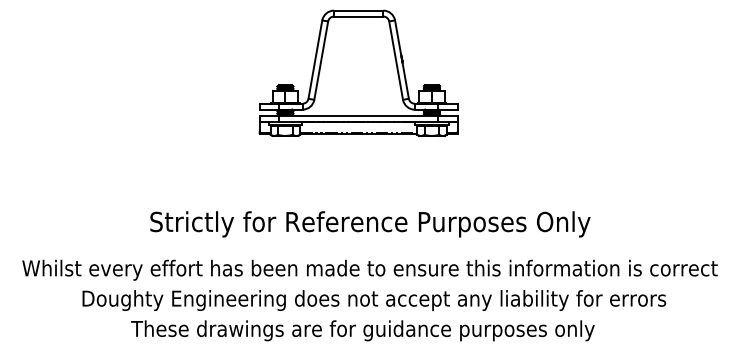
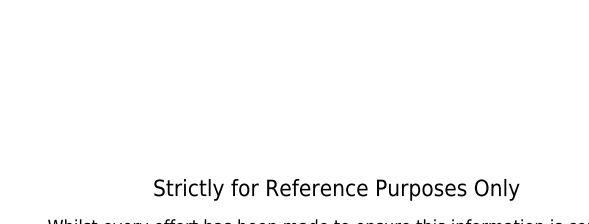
part: (358, 72) -> (326, 63), removed

